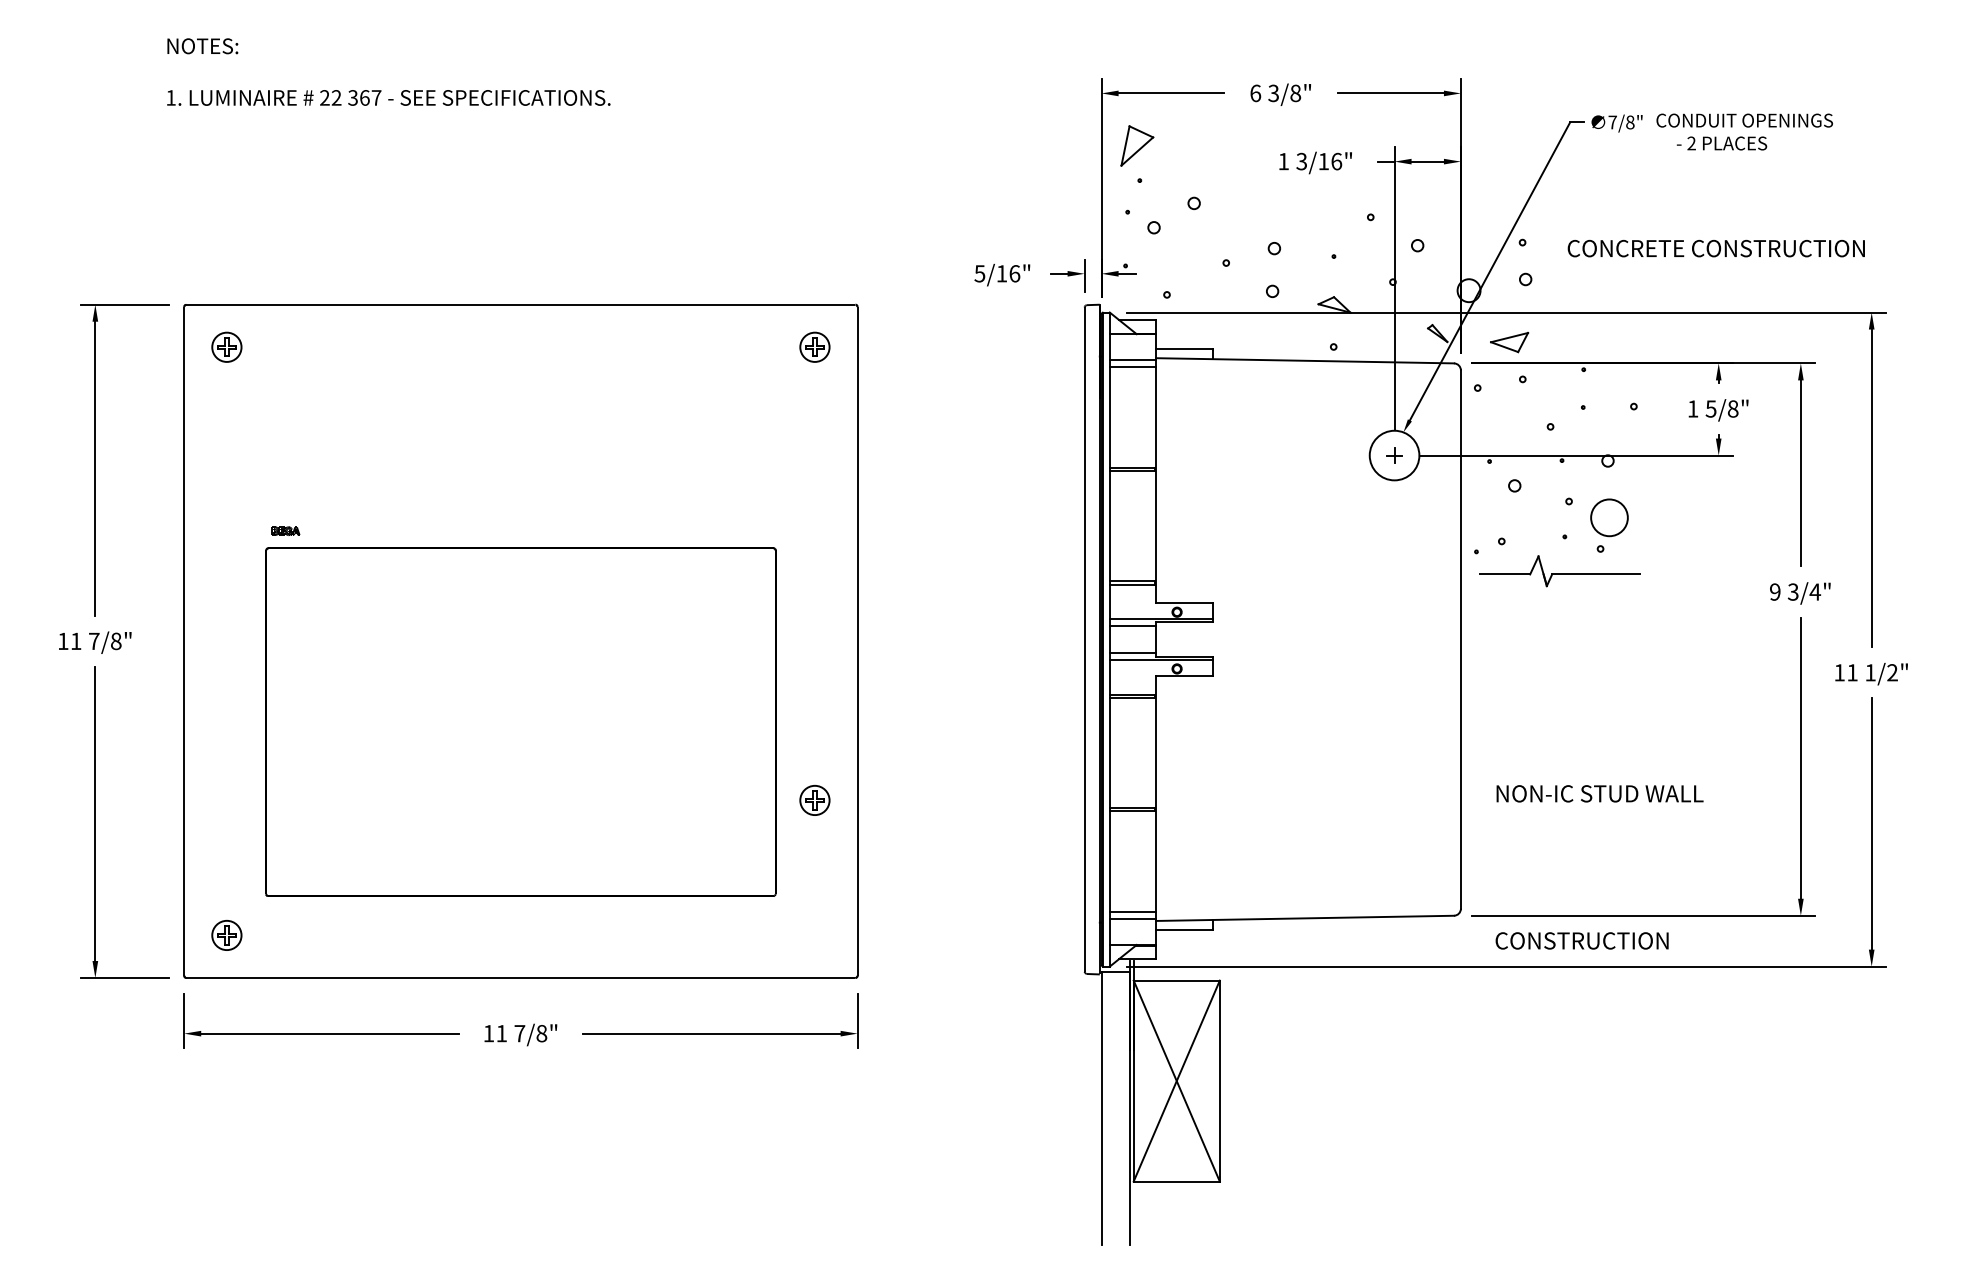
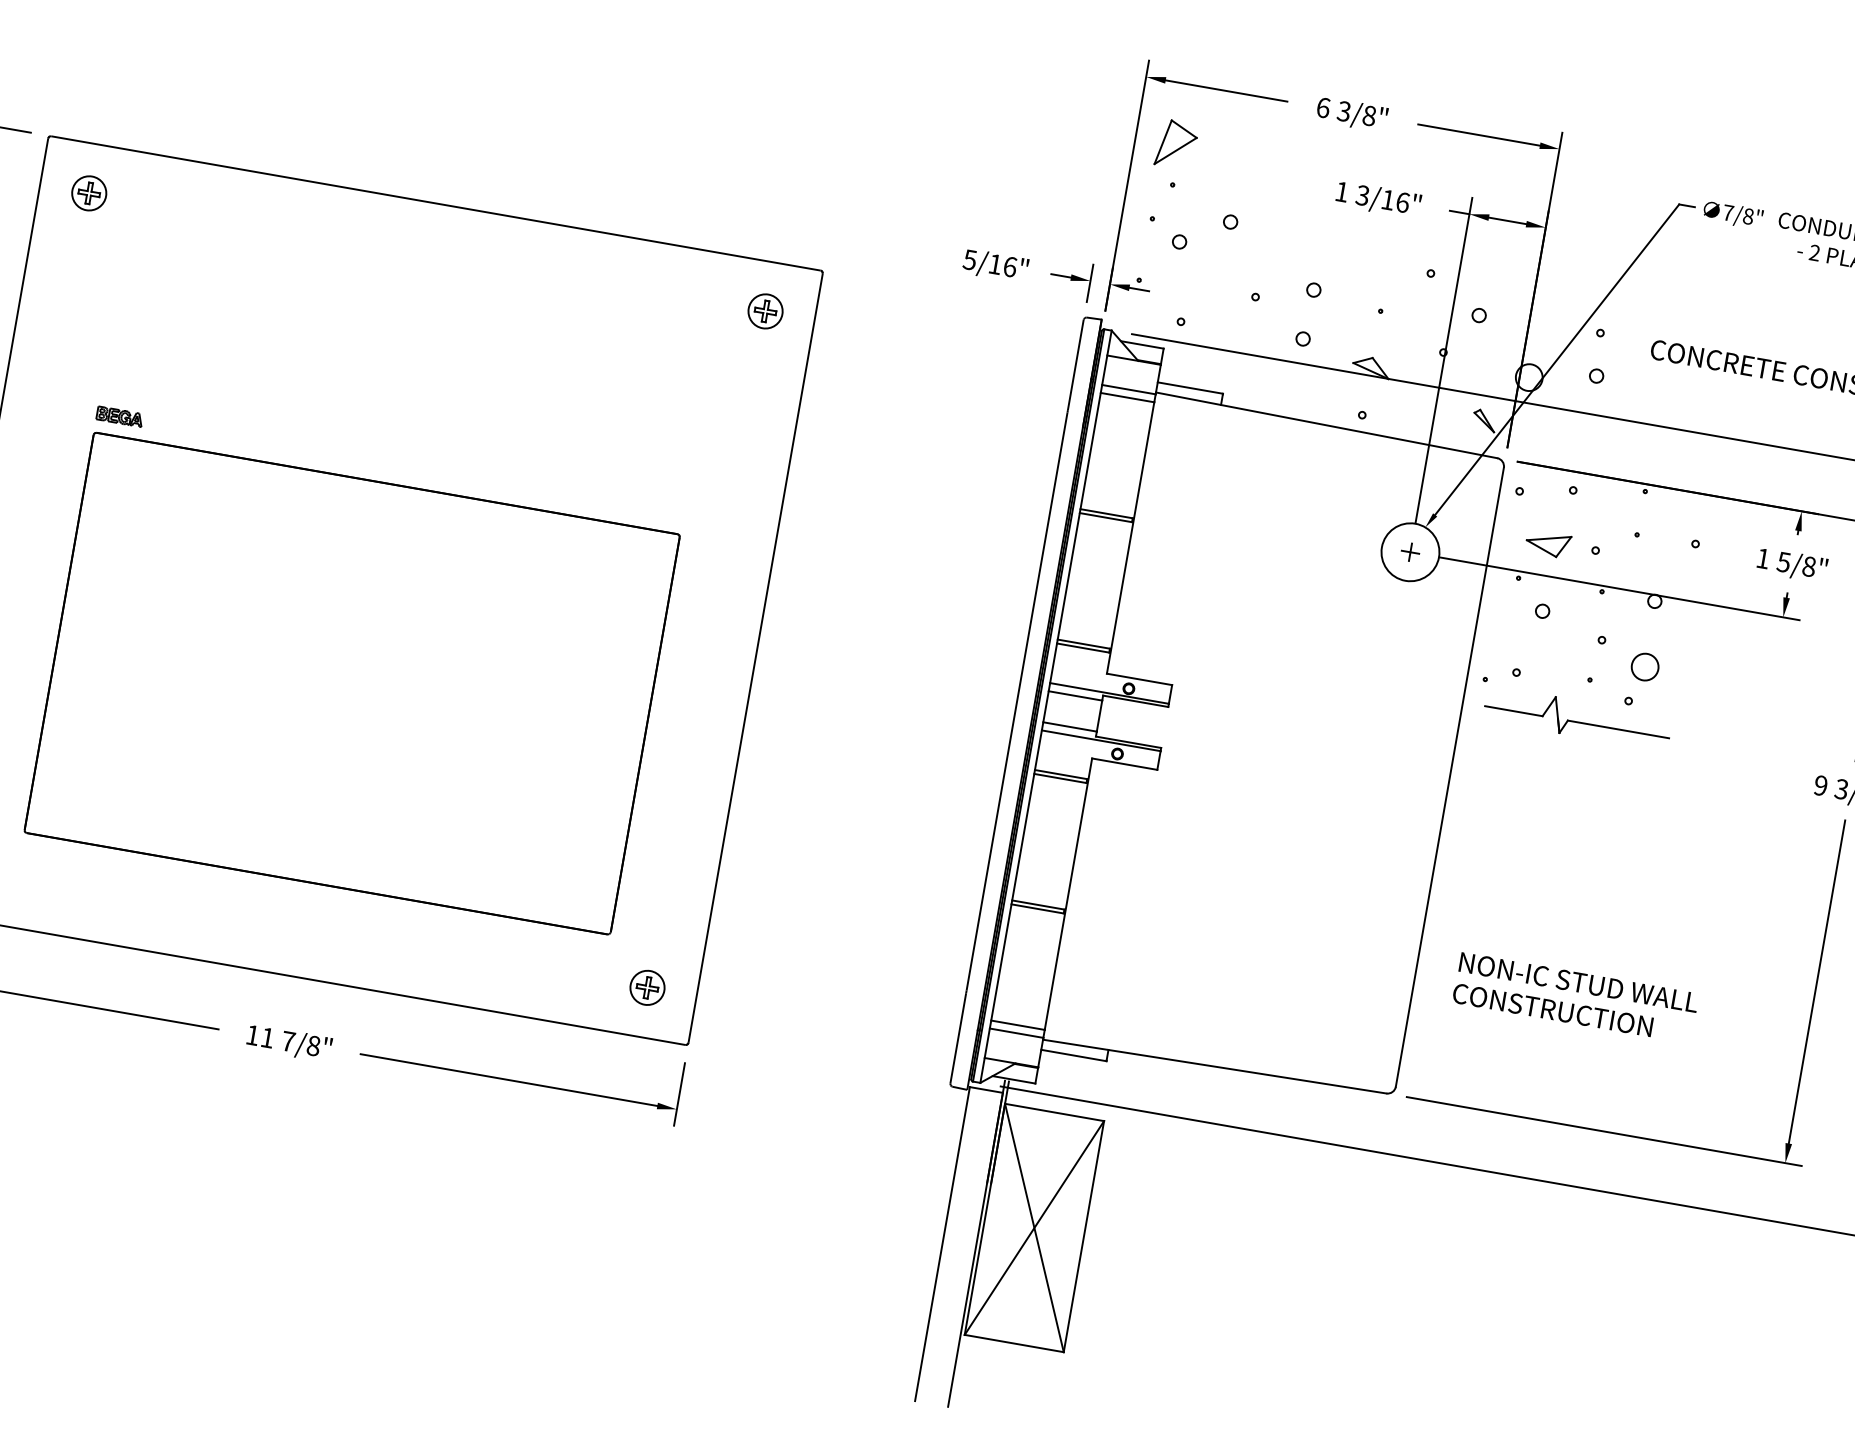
part: (1509, 342) -> (1548, 544), moved
circle: (1609, 517) -> (1645, 666), size x0.62
part: (285, 530) -> (119, 415), size x1.43
part: (814, 800) -> (646, 987), moved
text: (1581, 940) -> (1552, 1009), moved

